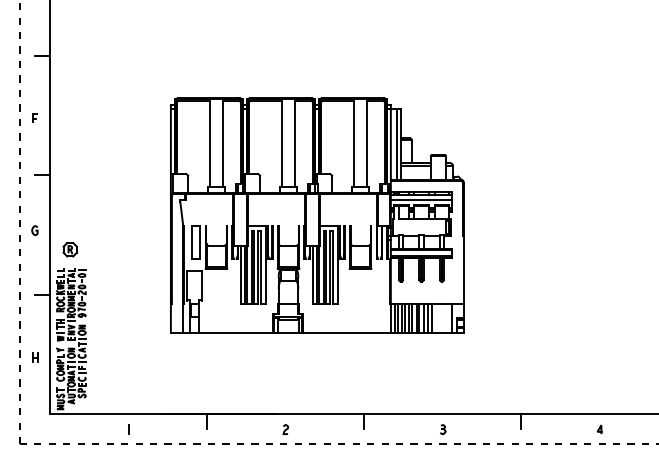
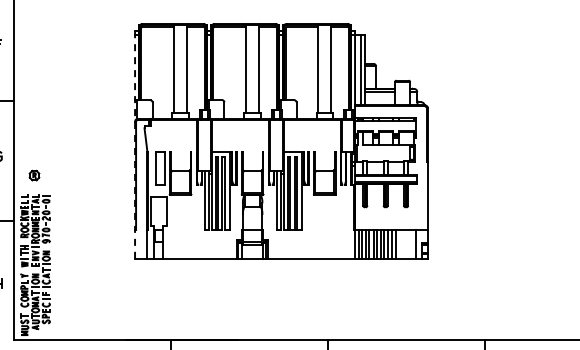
line: (421, 199) -> (385, 125), removed
line: (170, 219) -> (134, 145), solid -> dashed
part: (70, 249) -> (34, 175), size x0.7

